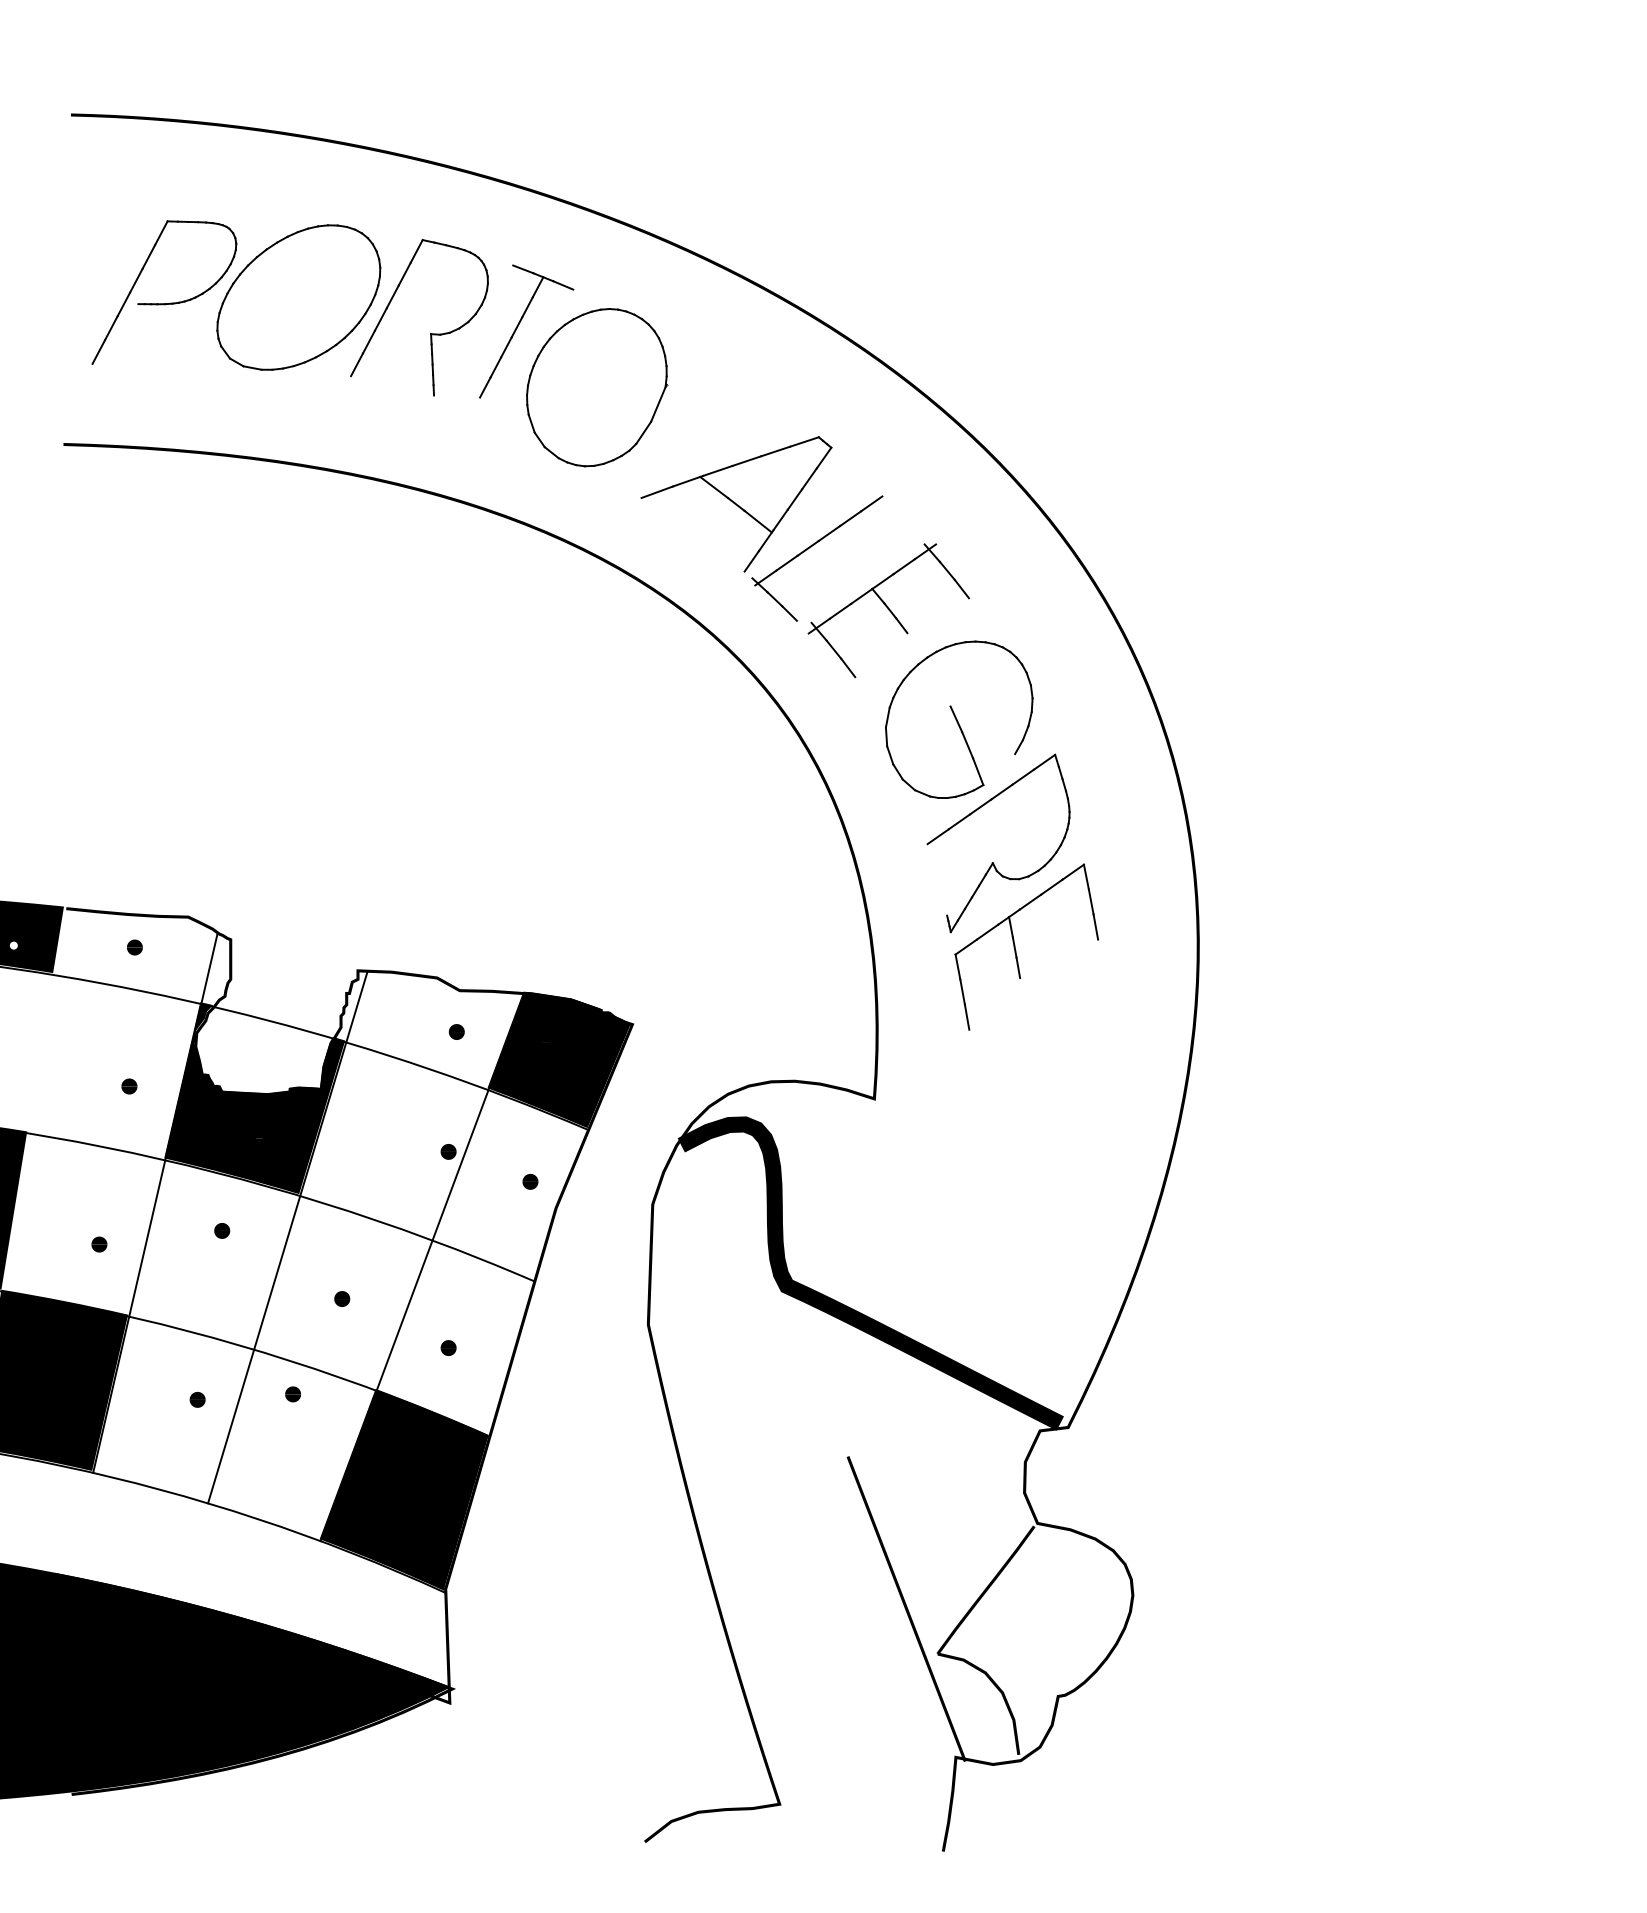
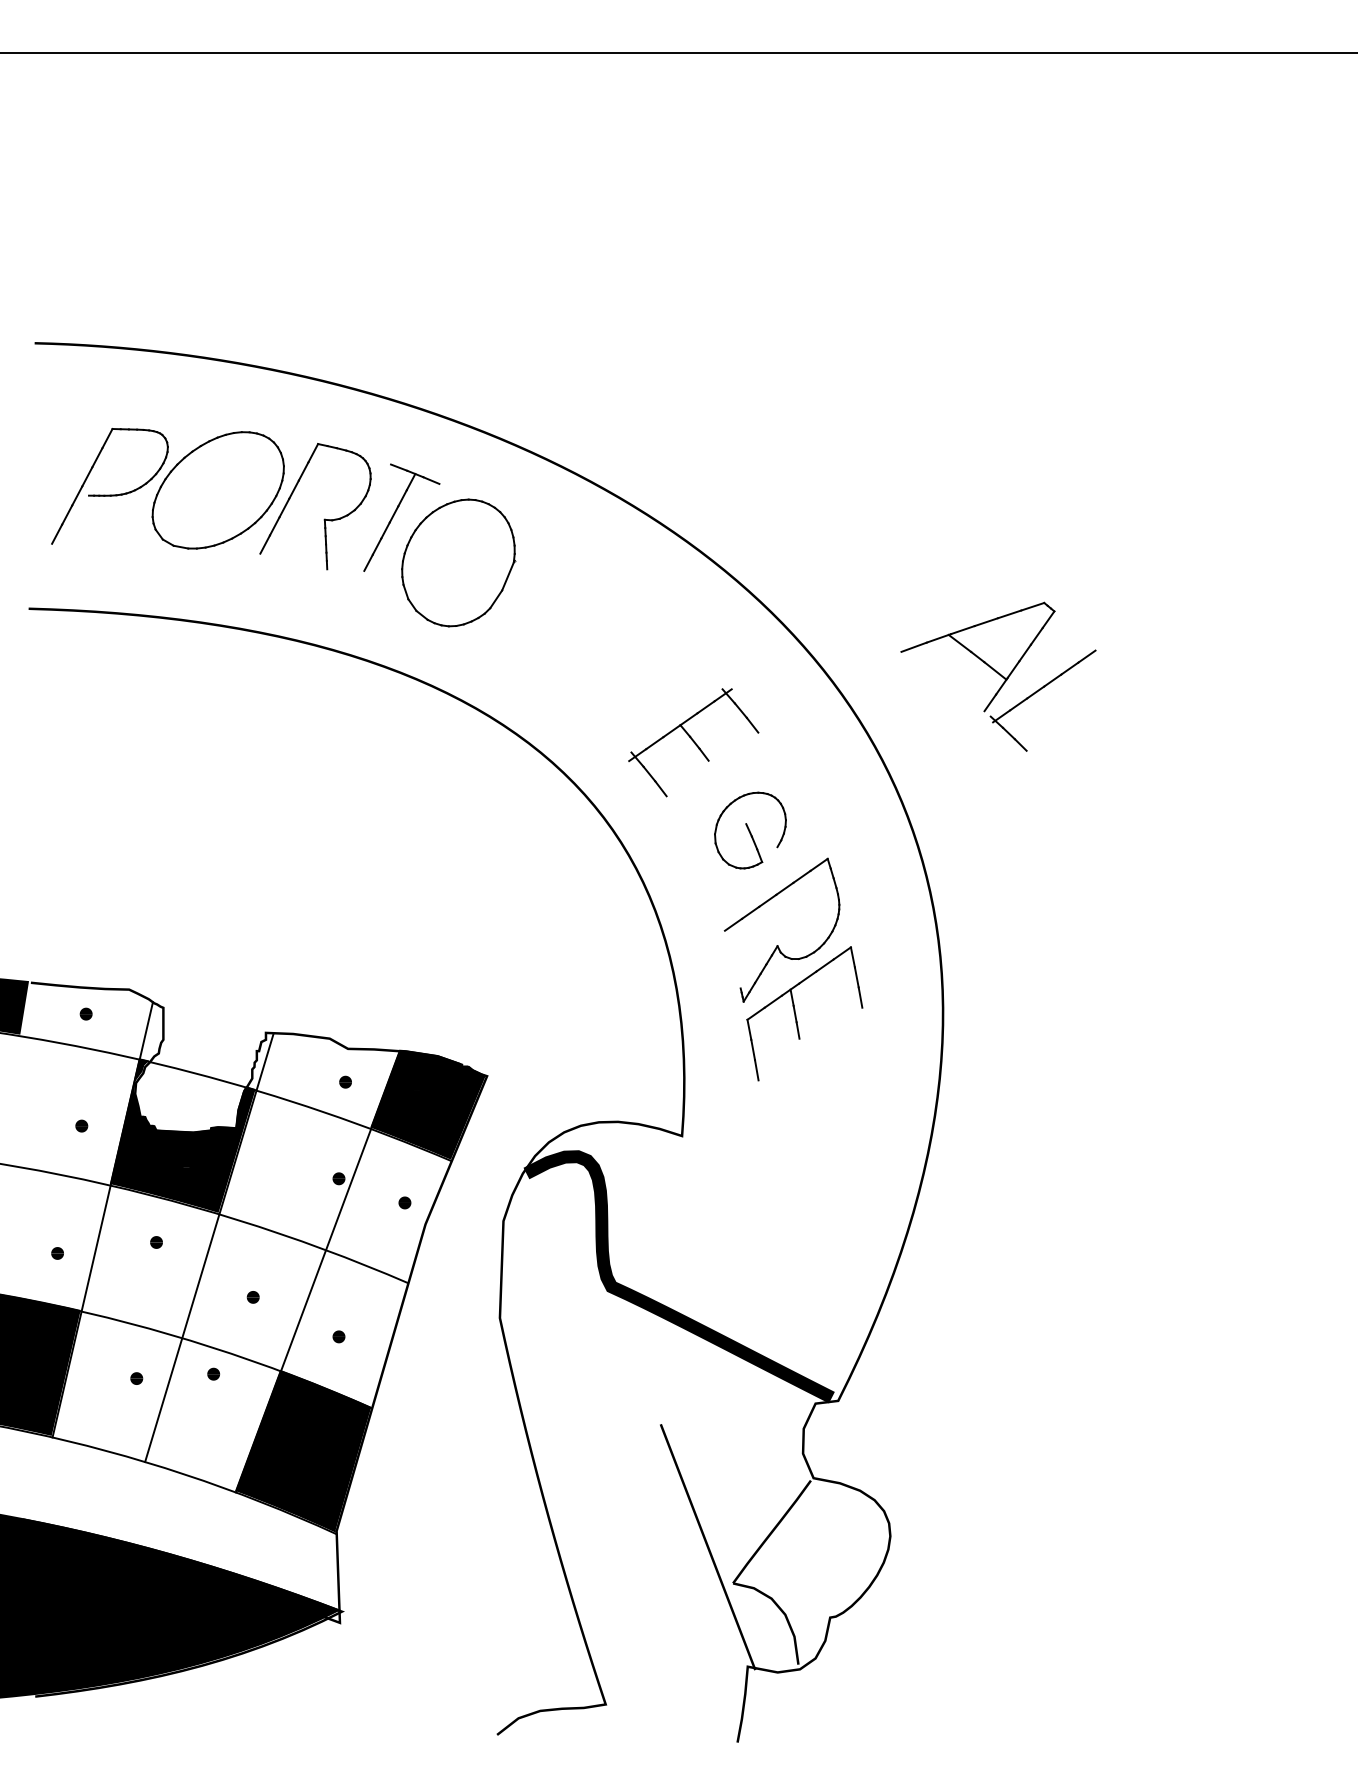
part: (761, 528) -> (998, 676), moved
part: (959, 719) -> (750, 830), size x0.6

